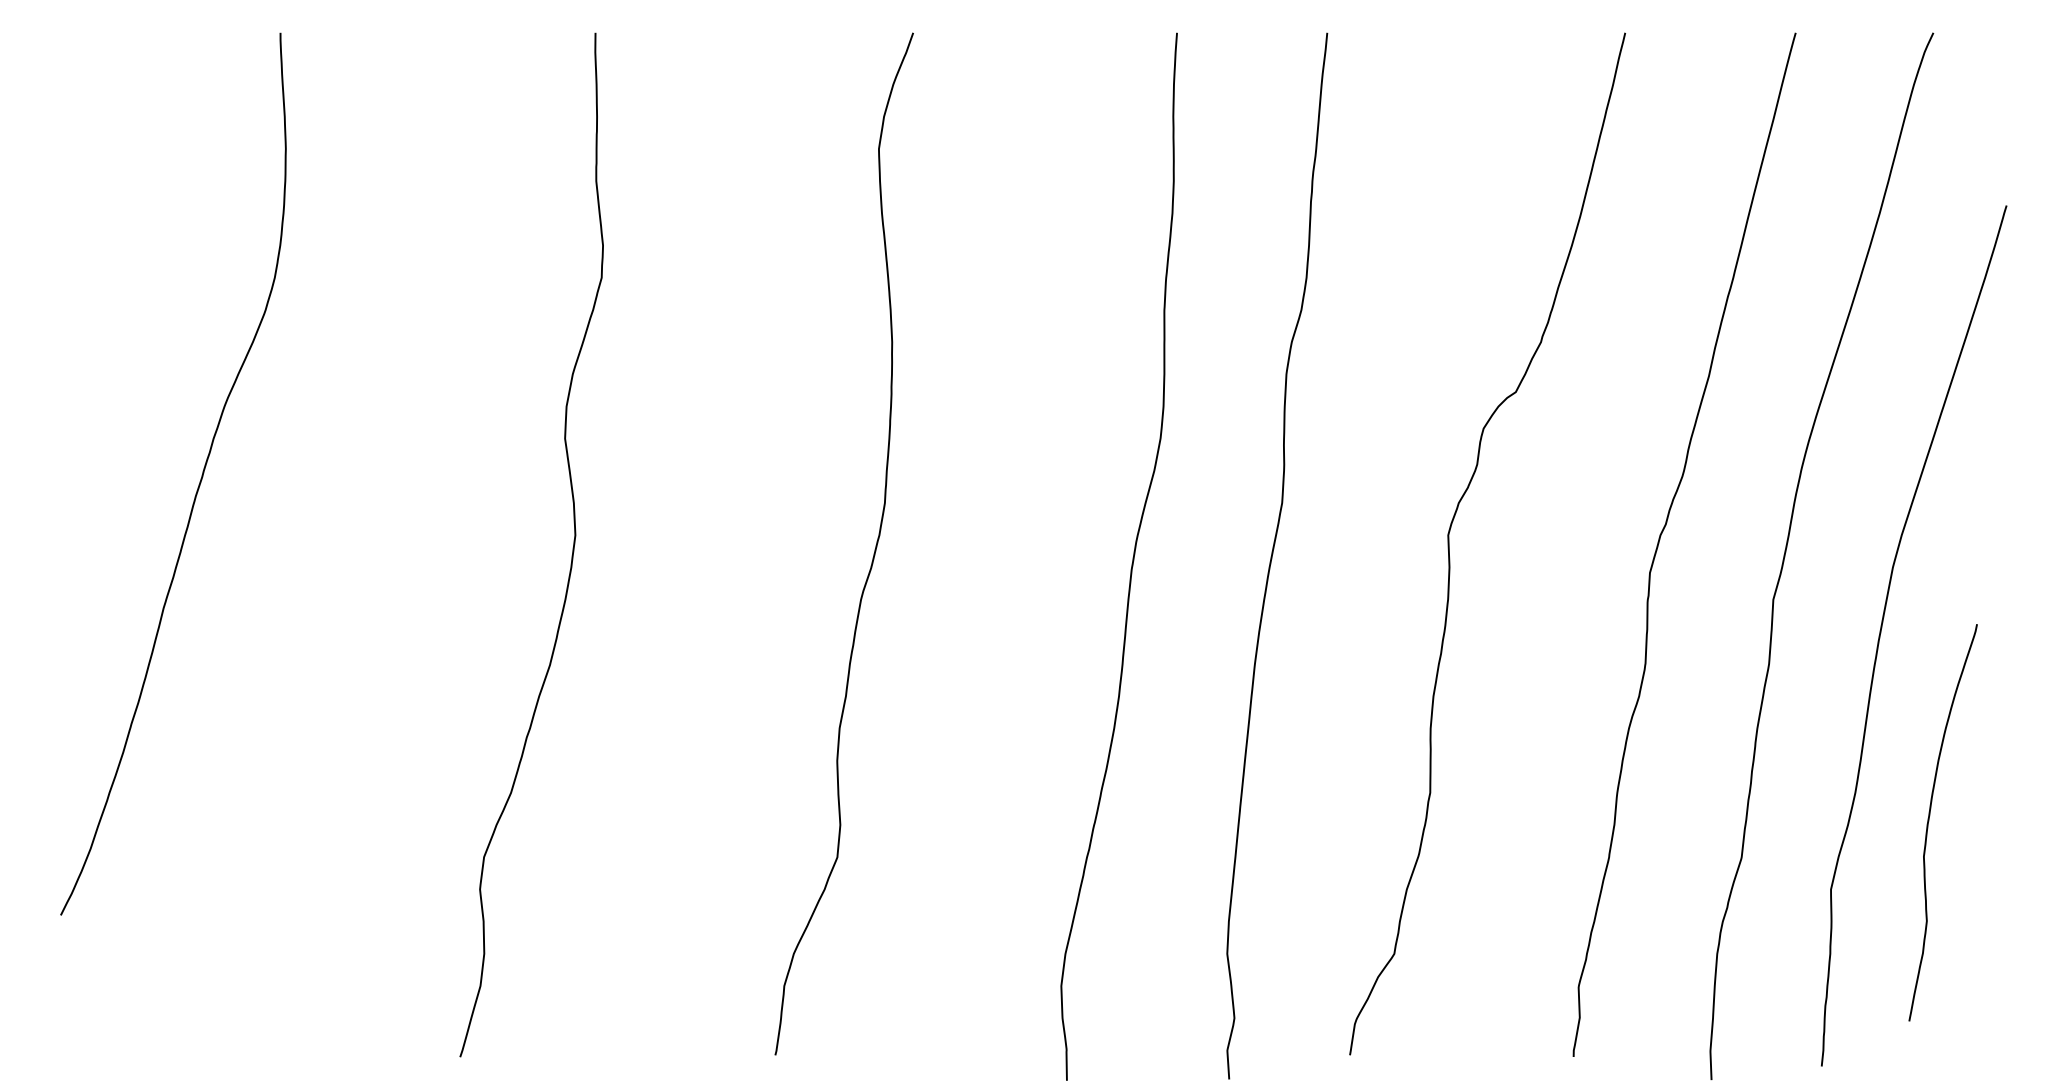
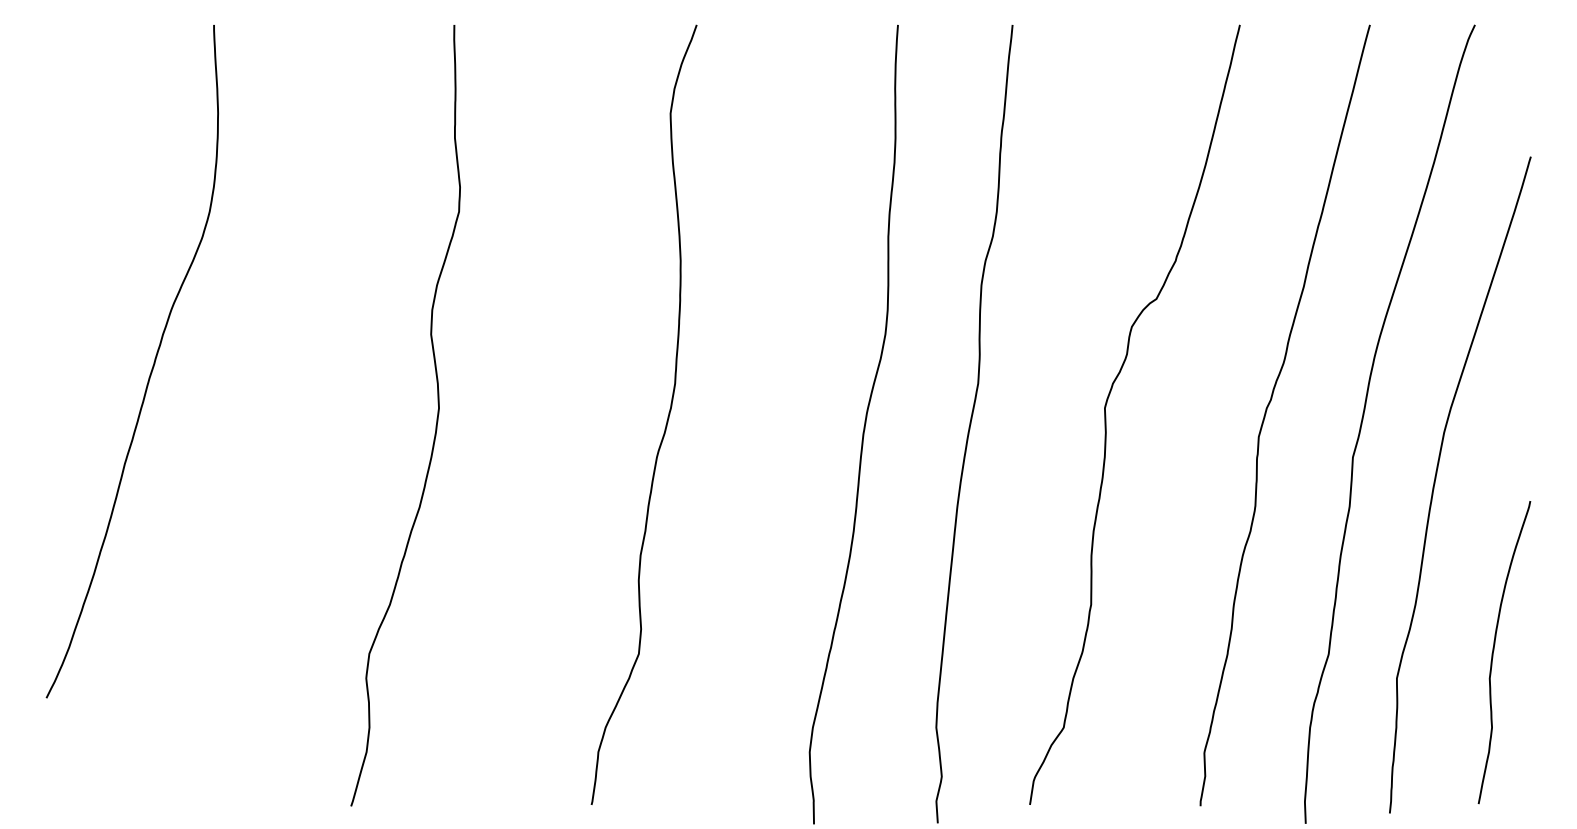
curve: (1930, 820) -> (1494, 650), moved

